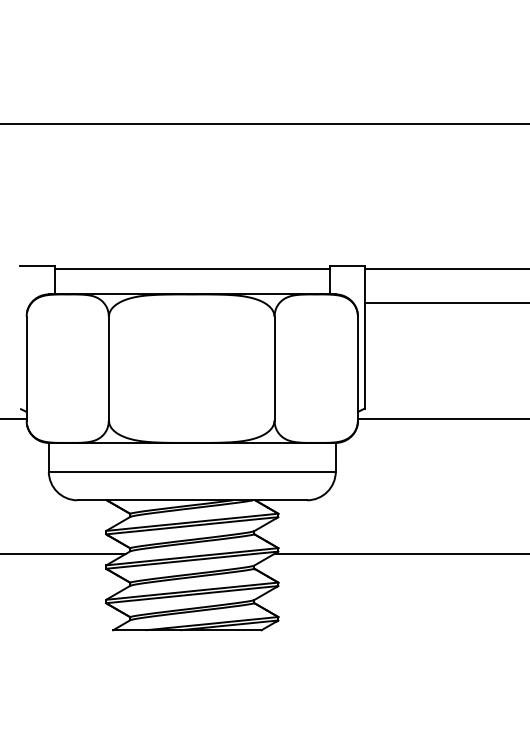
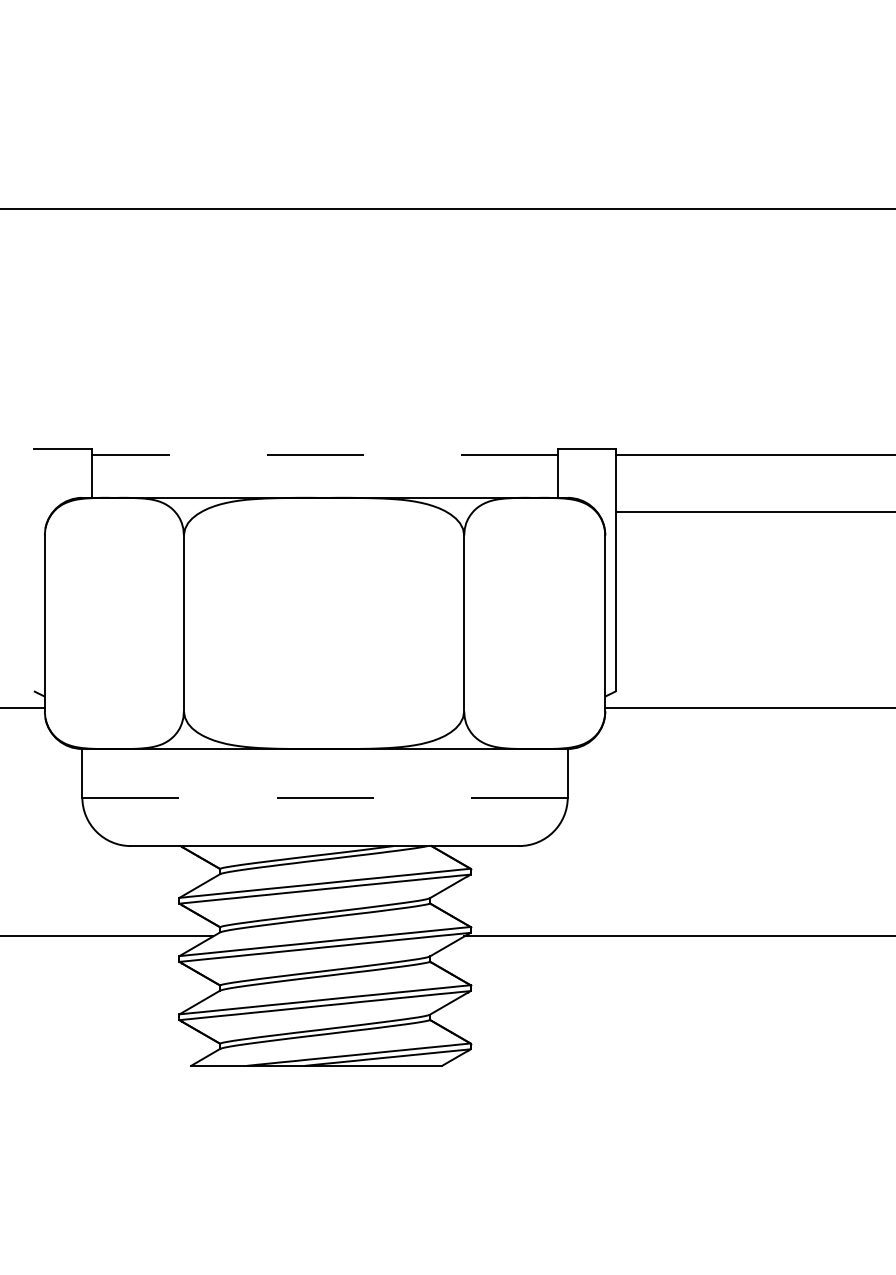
line: (192, 269) -> (325, 455), solid -> dashed
line: (192, 471) -> (325, 797), solid -> dashed

